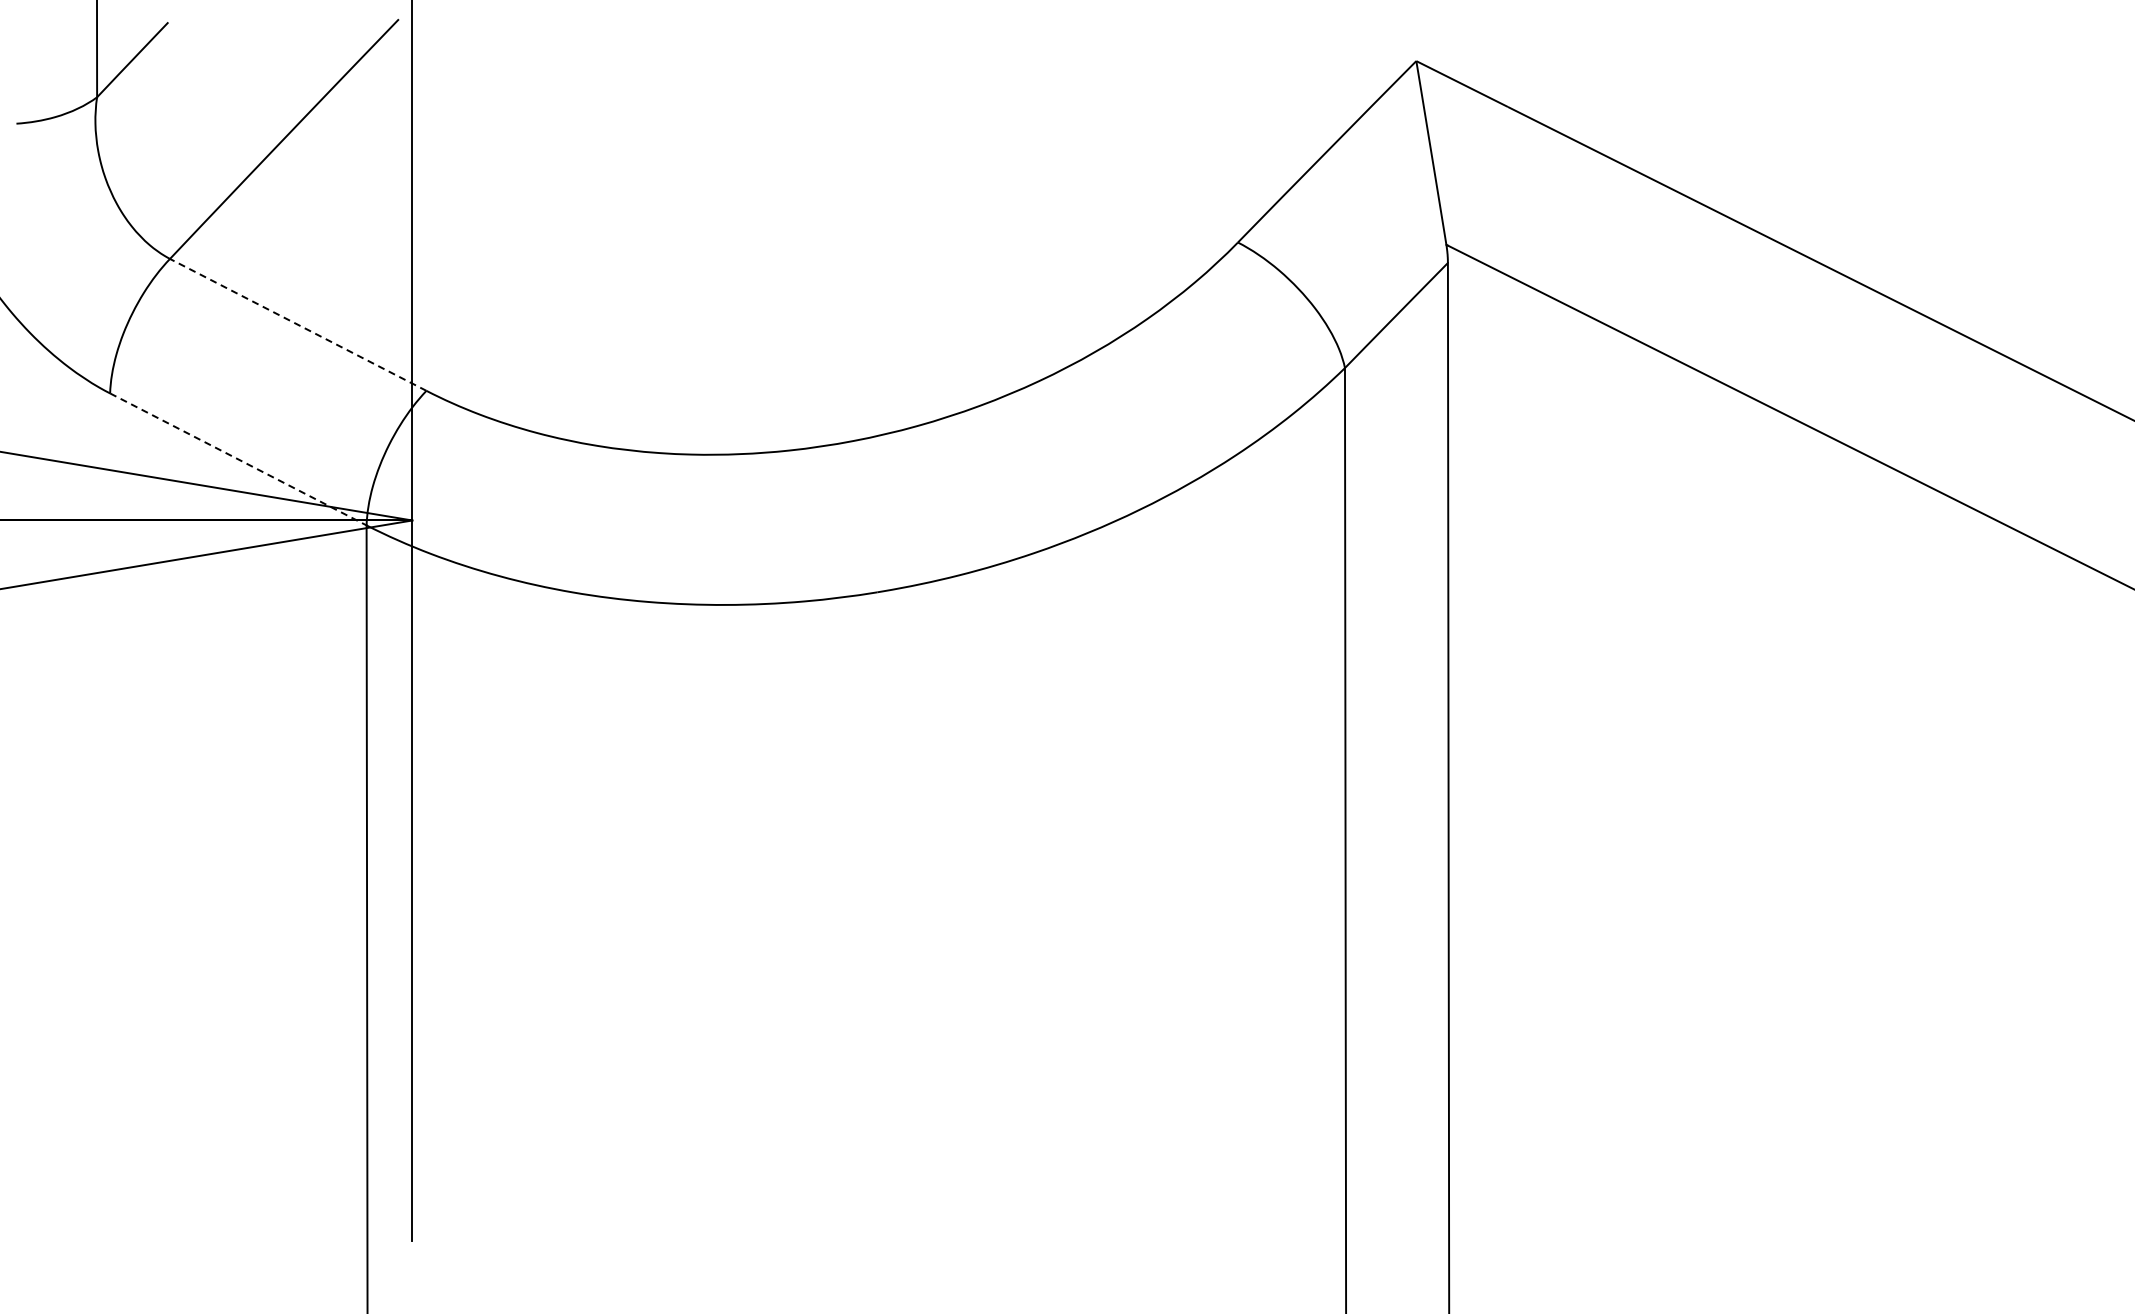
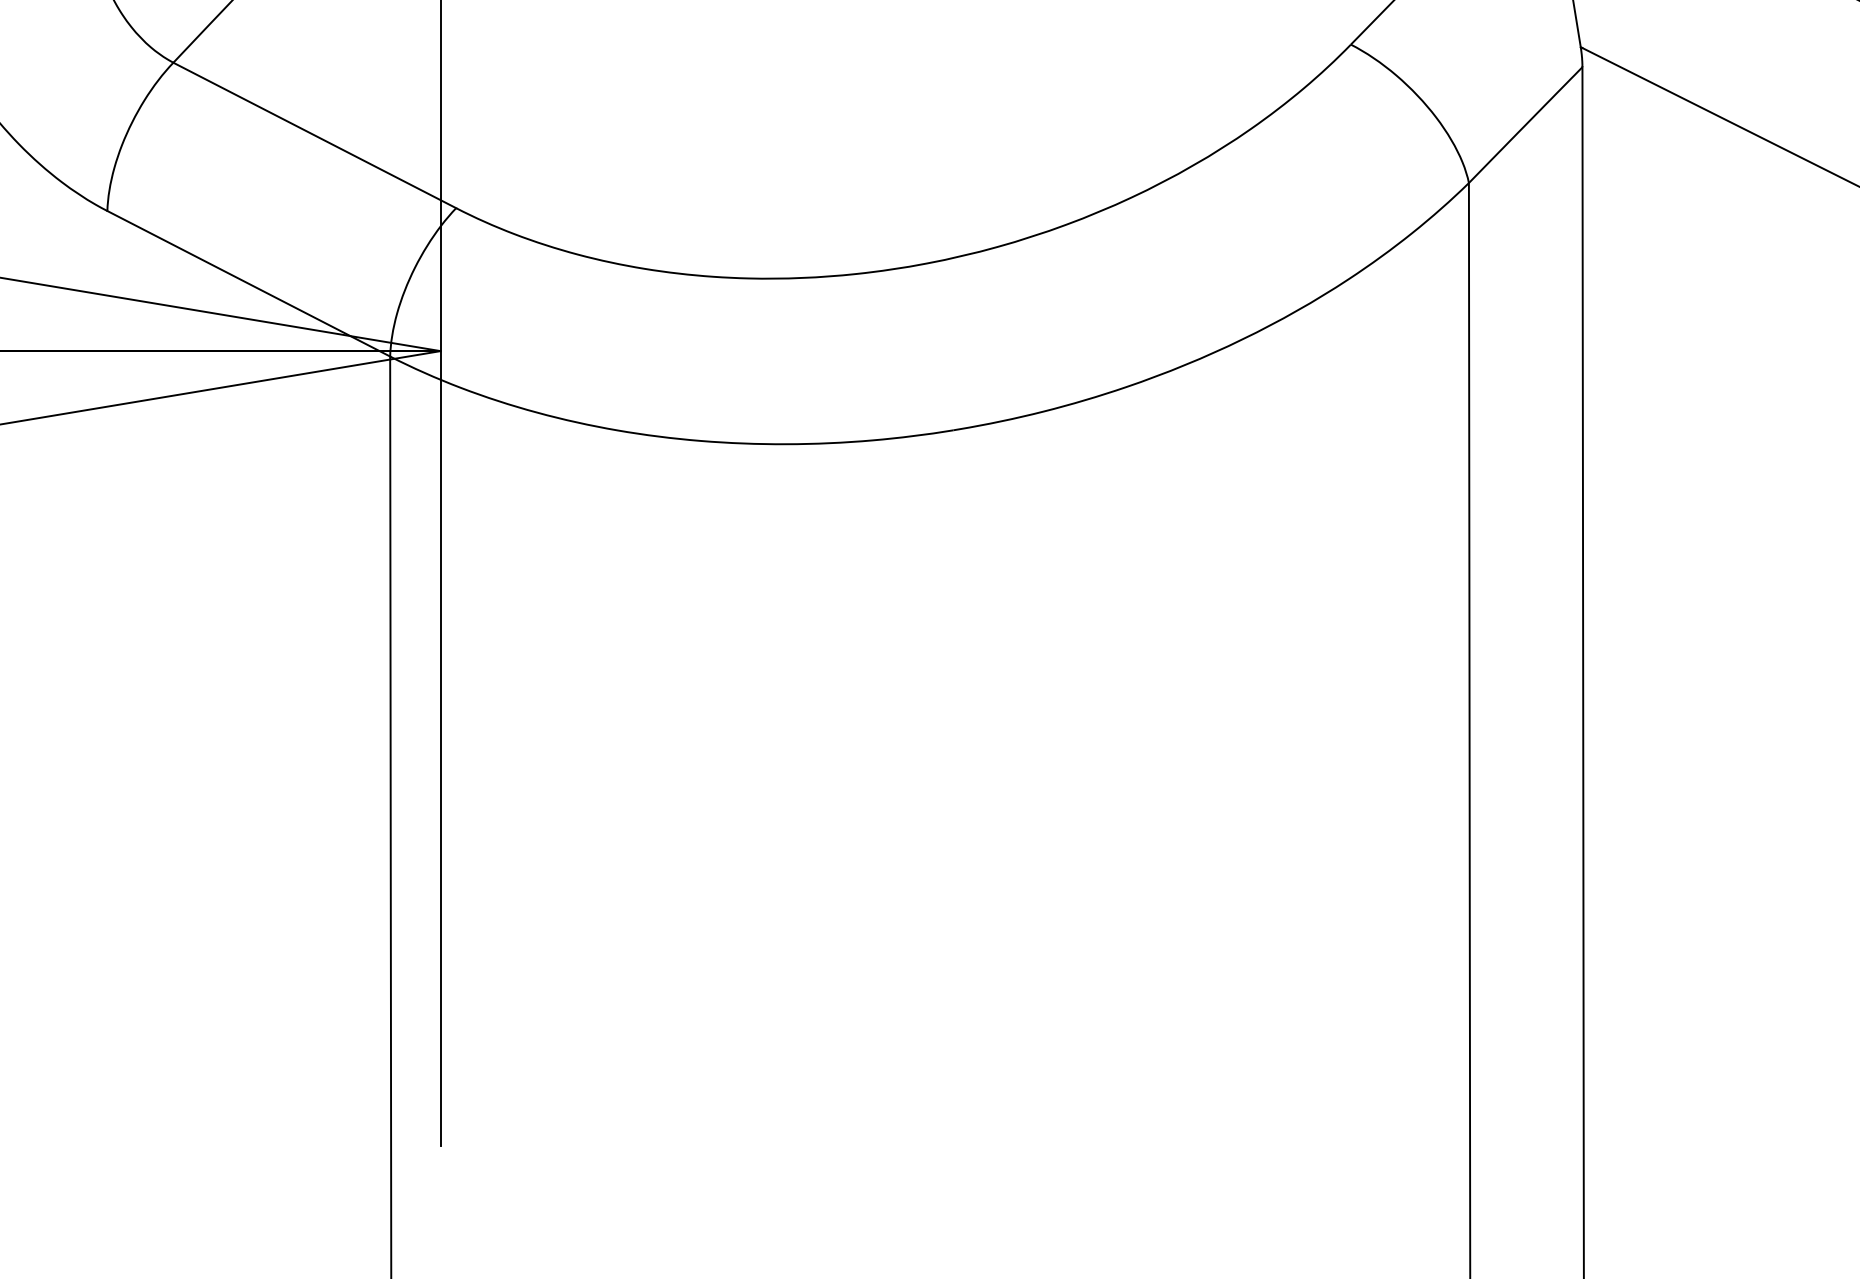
line: (297, 324) -> (313, 135), dashed -> solid
line: (238, 459) -> (248, 283), dashed -> solid

